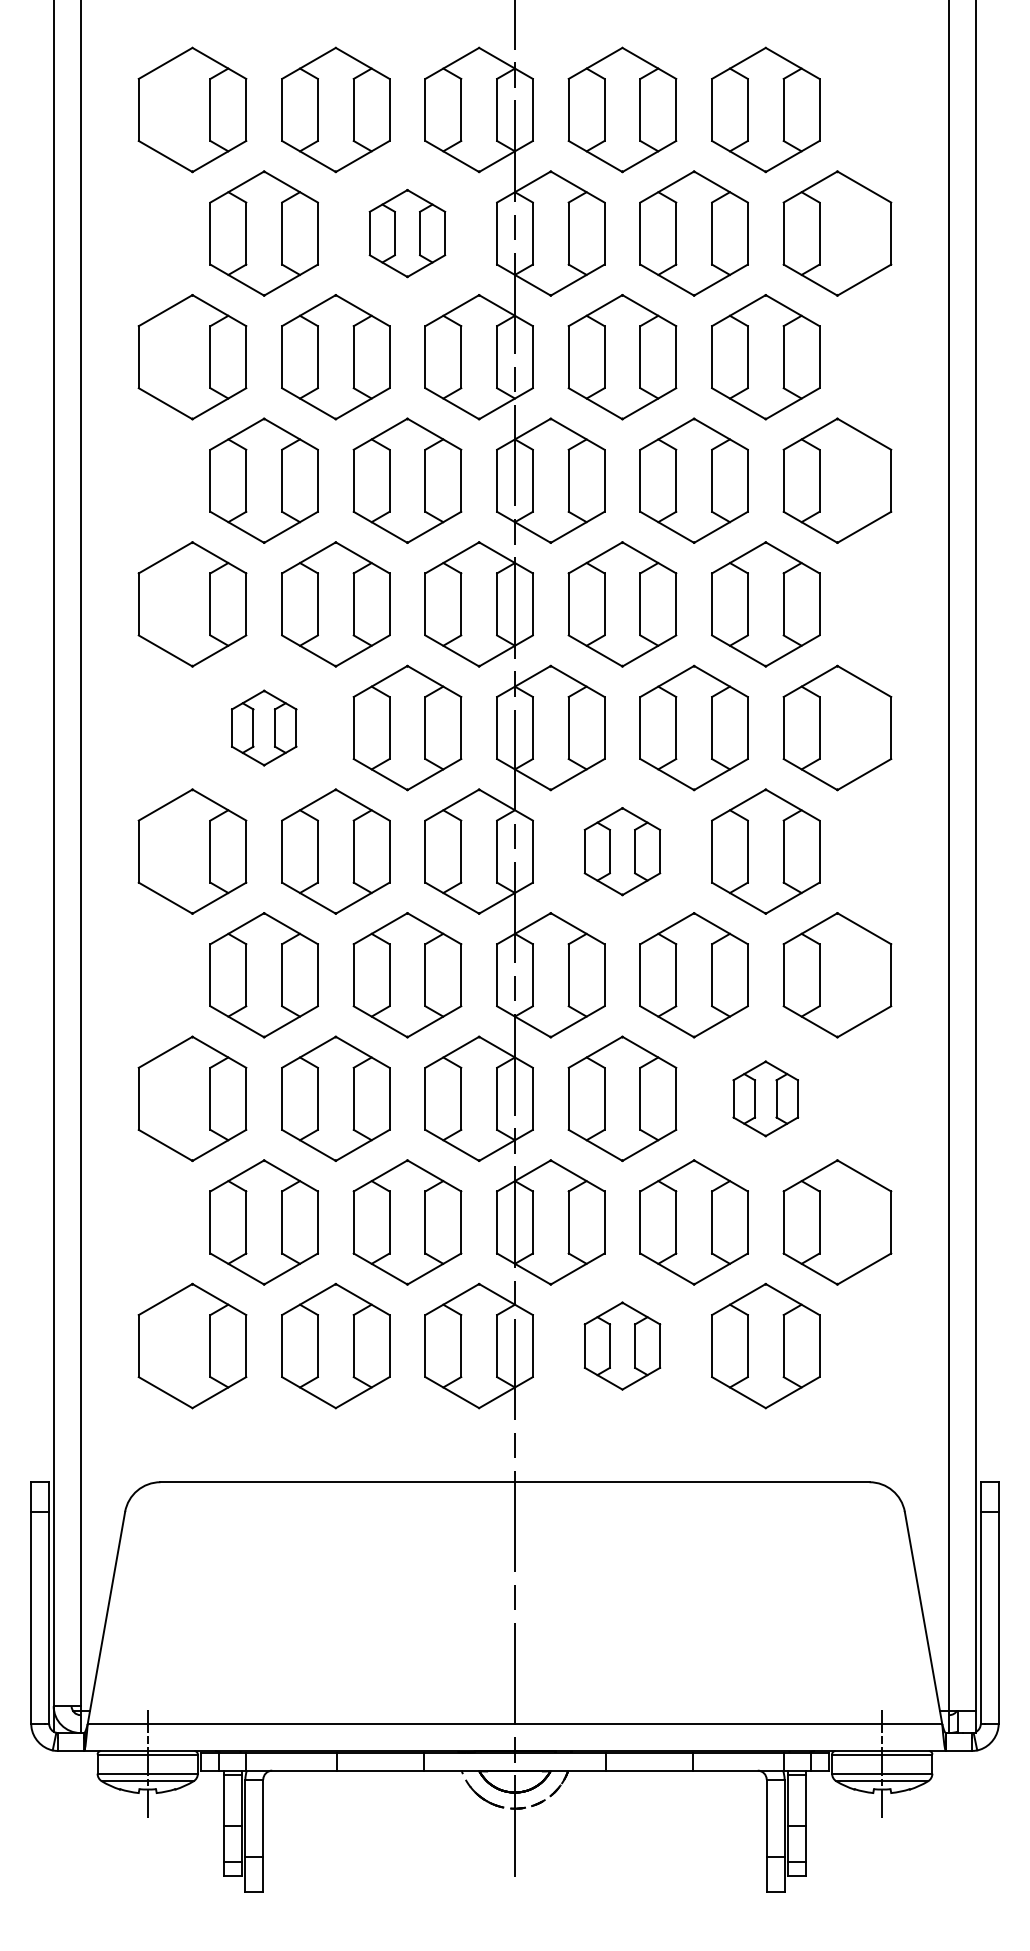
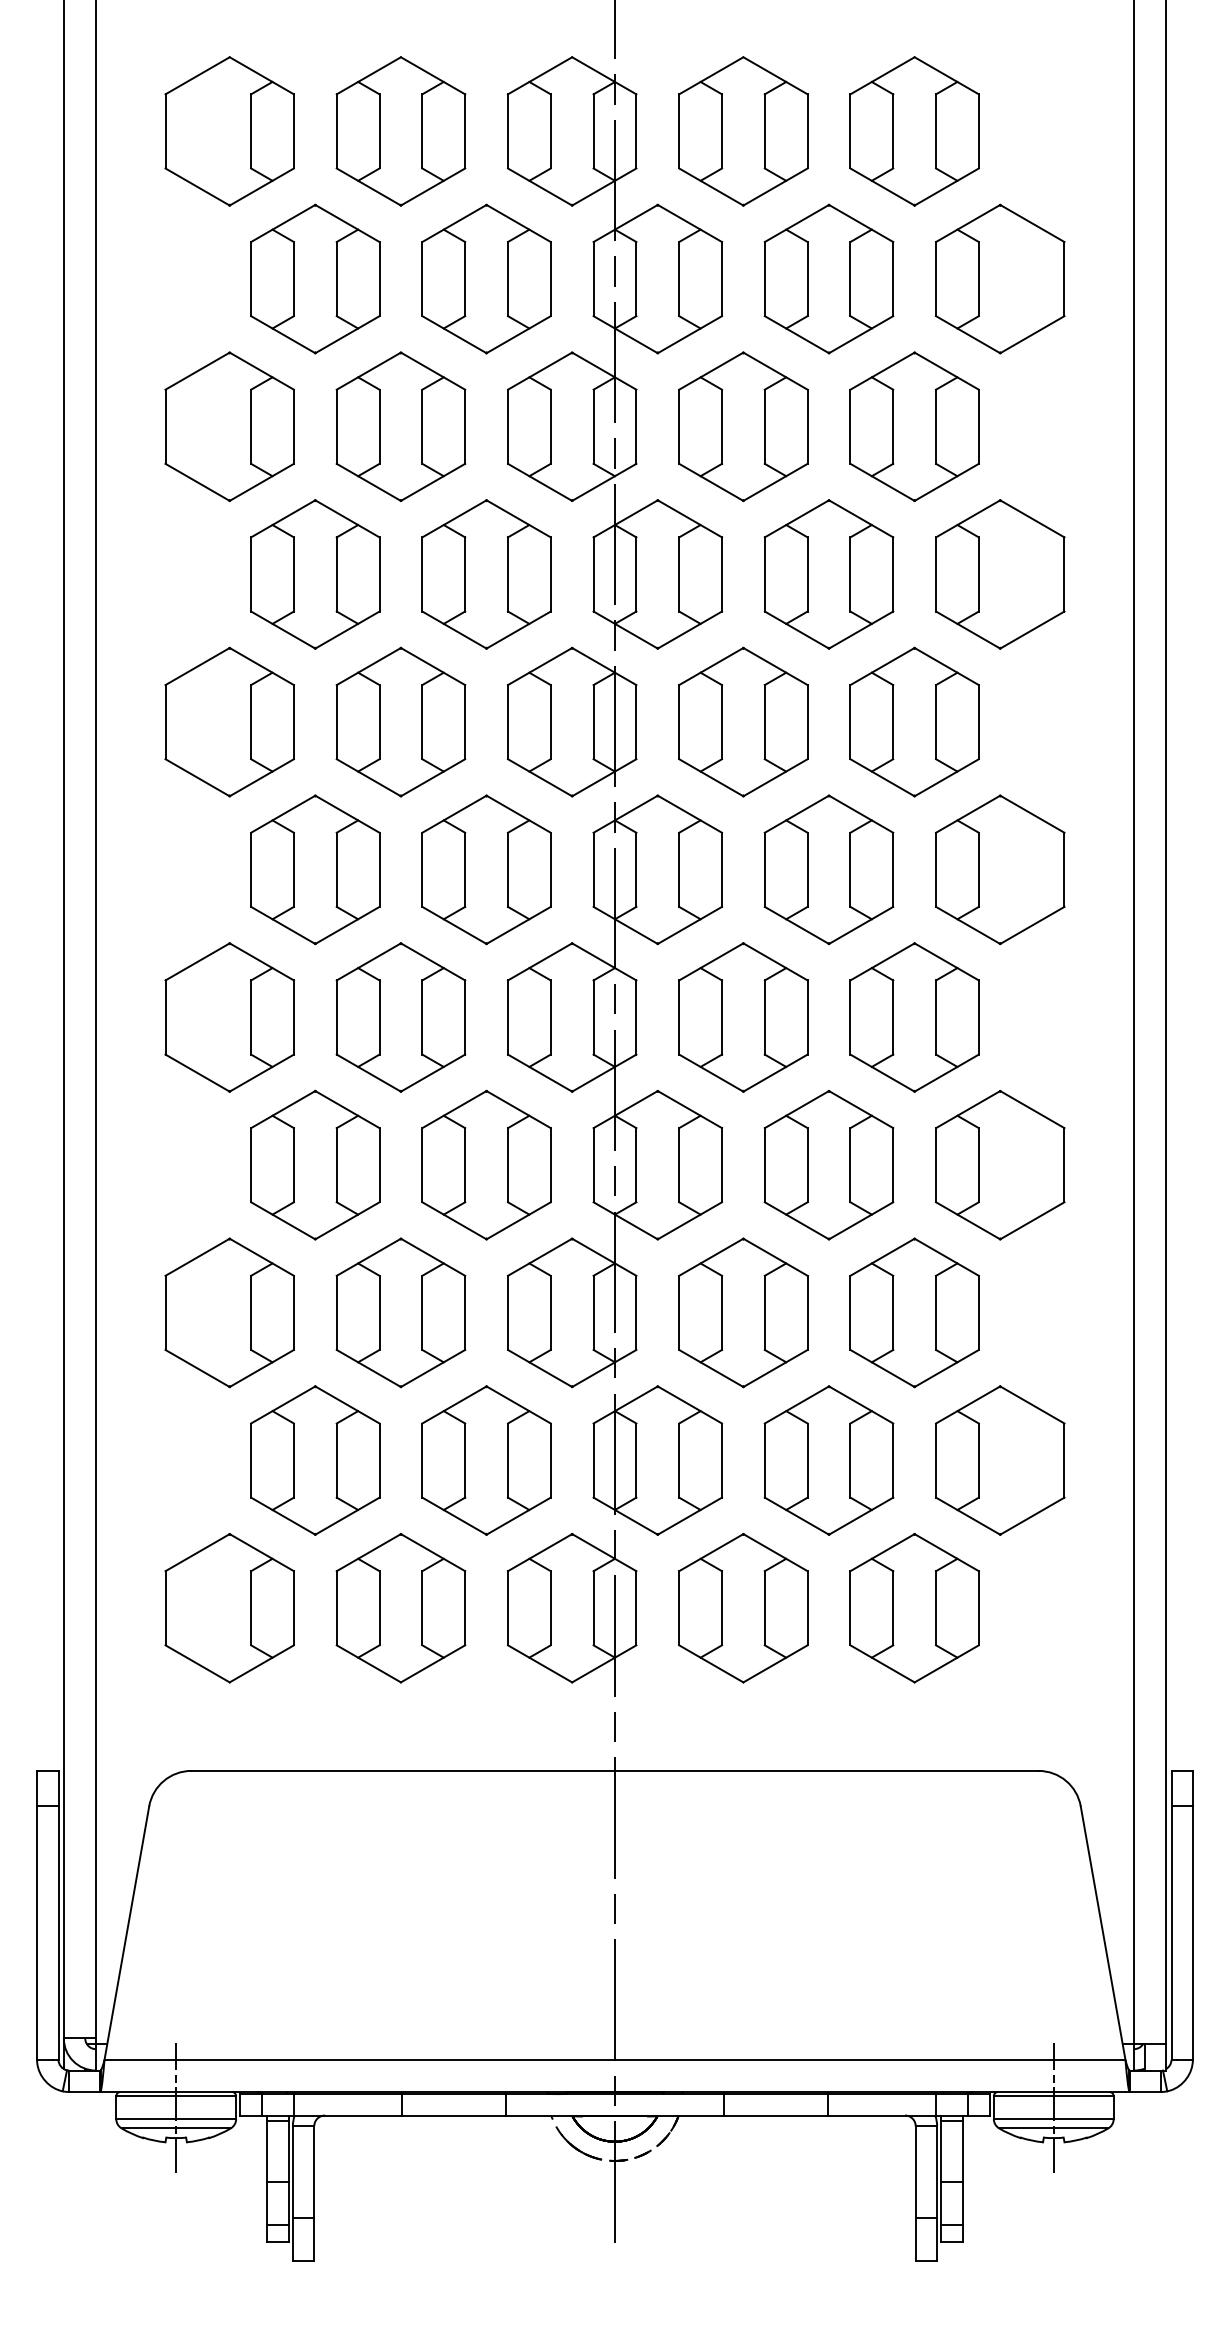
part: (407, 233) -> (486, 278), size x1.43
part: (264, 727) -> (315, 869), size x1.67
part: (622, 851) -> (743, 1017), size x1.43
part: (765, 1098) -> (914, 1312), size x1.67
part: (622, 1346) -> (743, 1608), size x1.43

